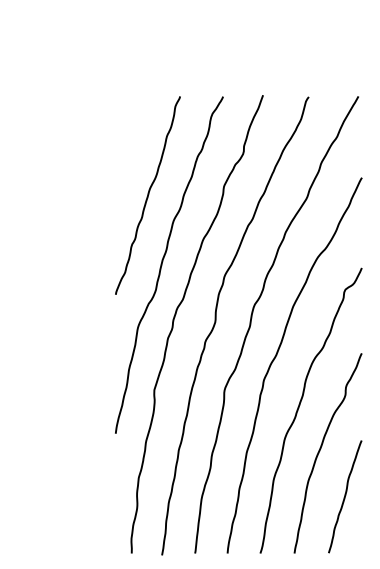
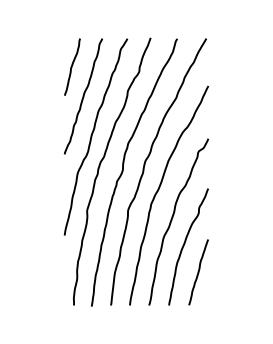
curve: (129, 144) -> (72, 66), added

